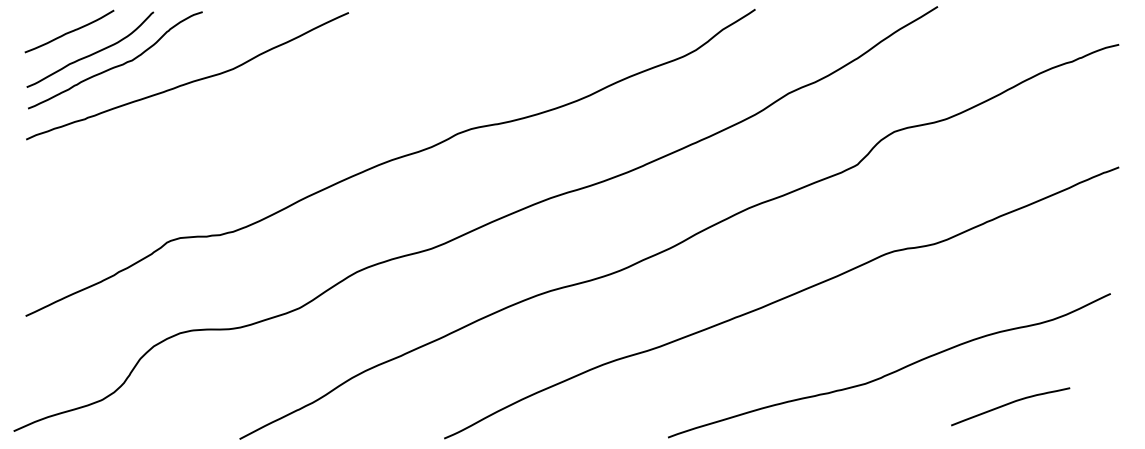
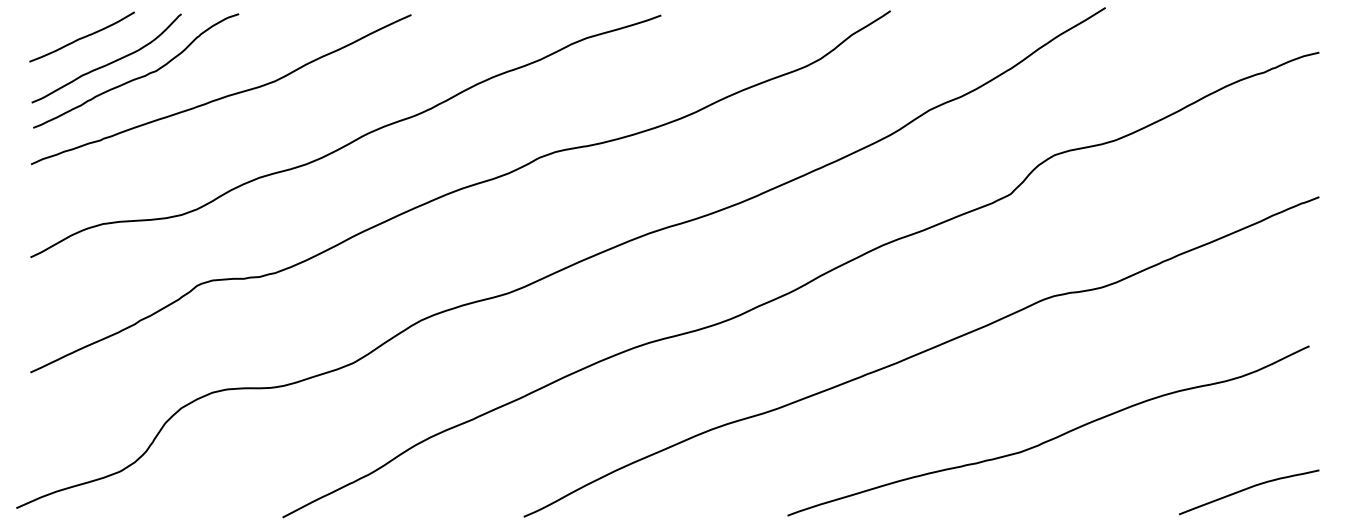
curve: (296, 120) -> (349, 141), added
curve: (1009, 404) -> (1247, 489), moved

